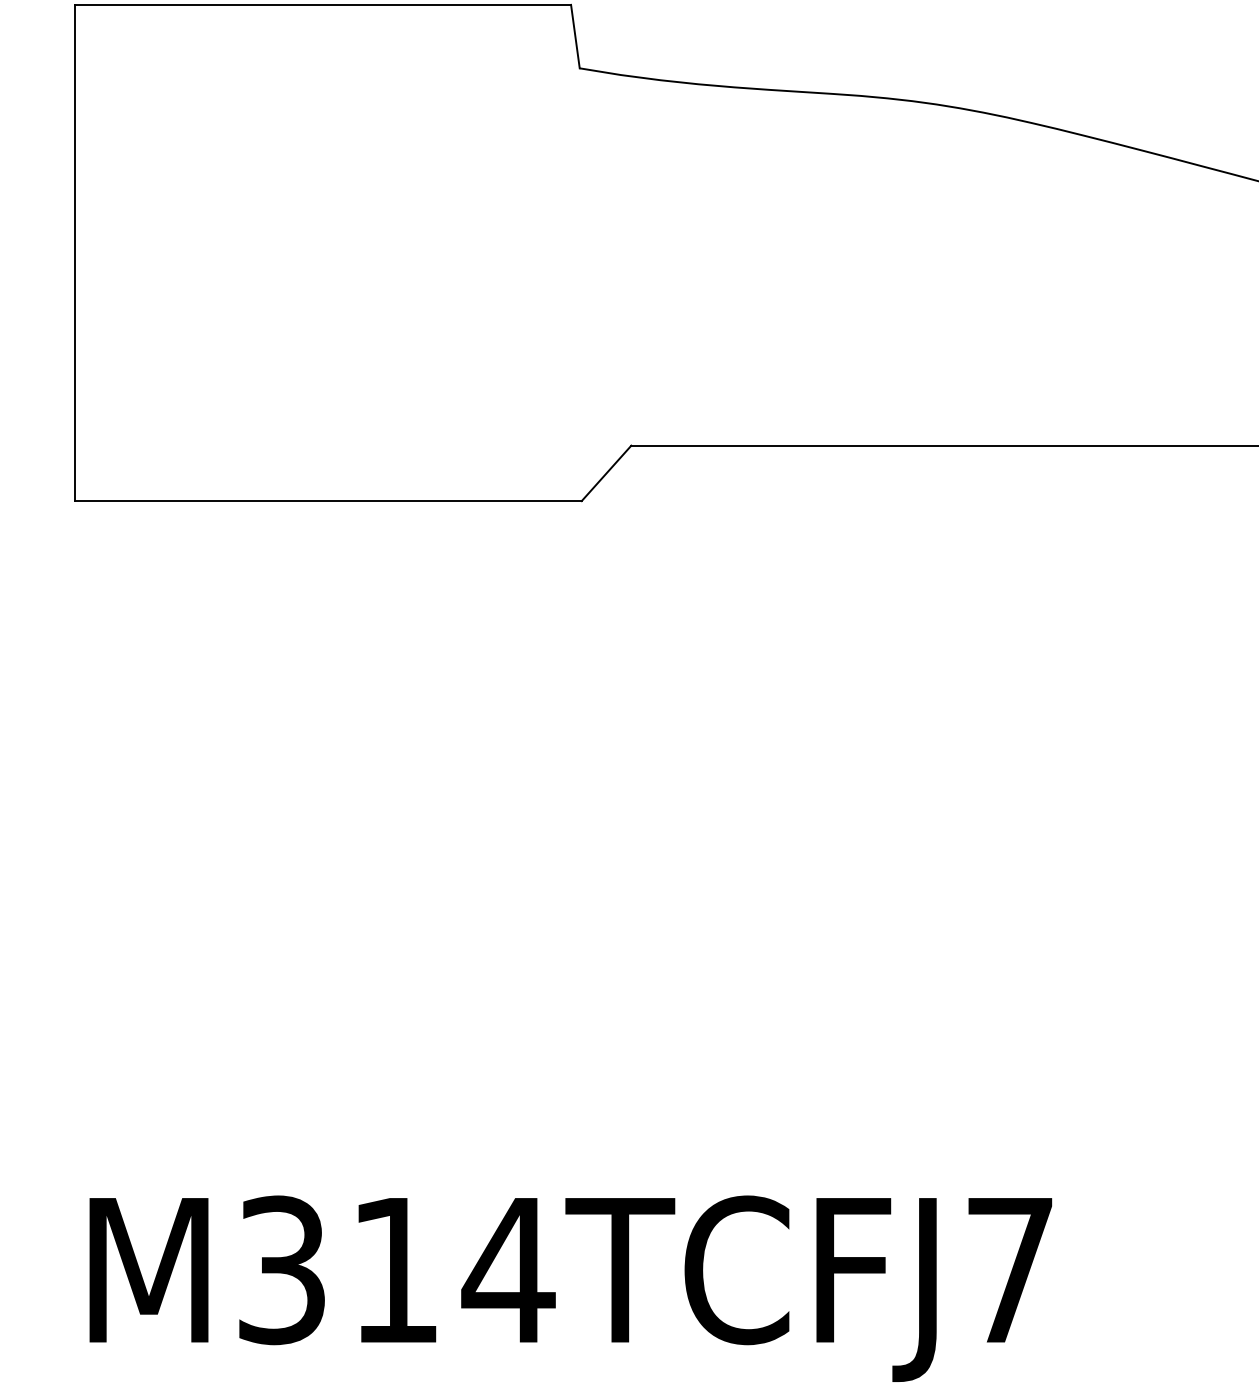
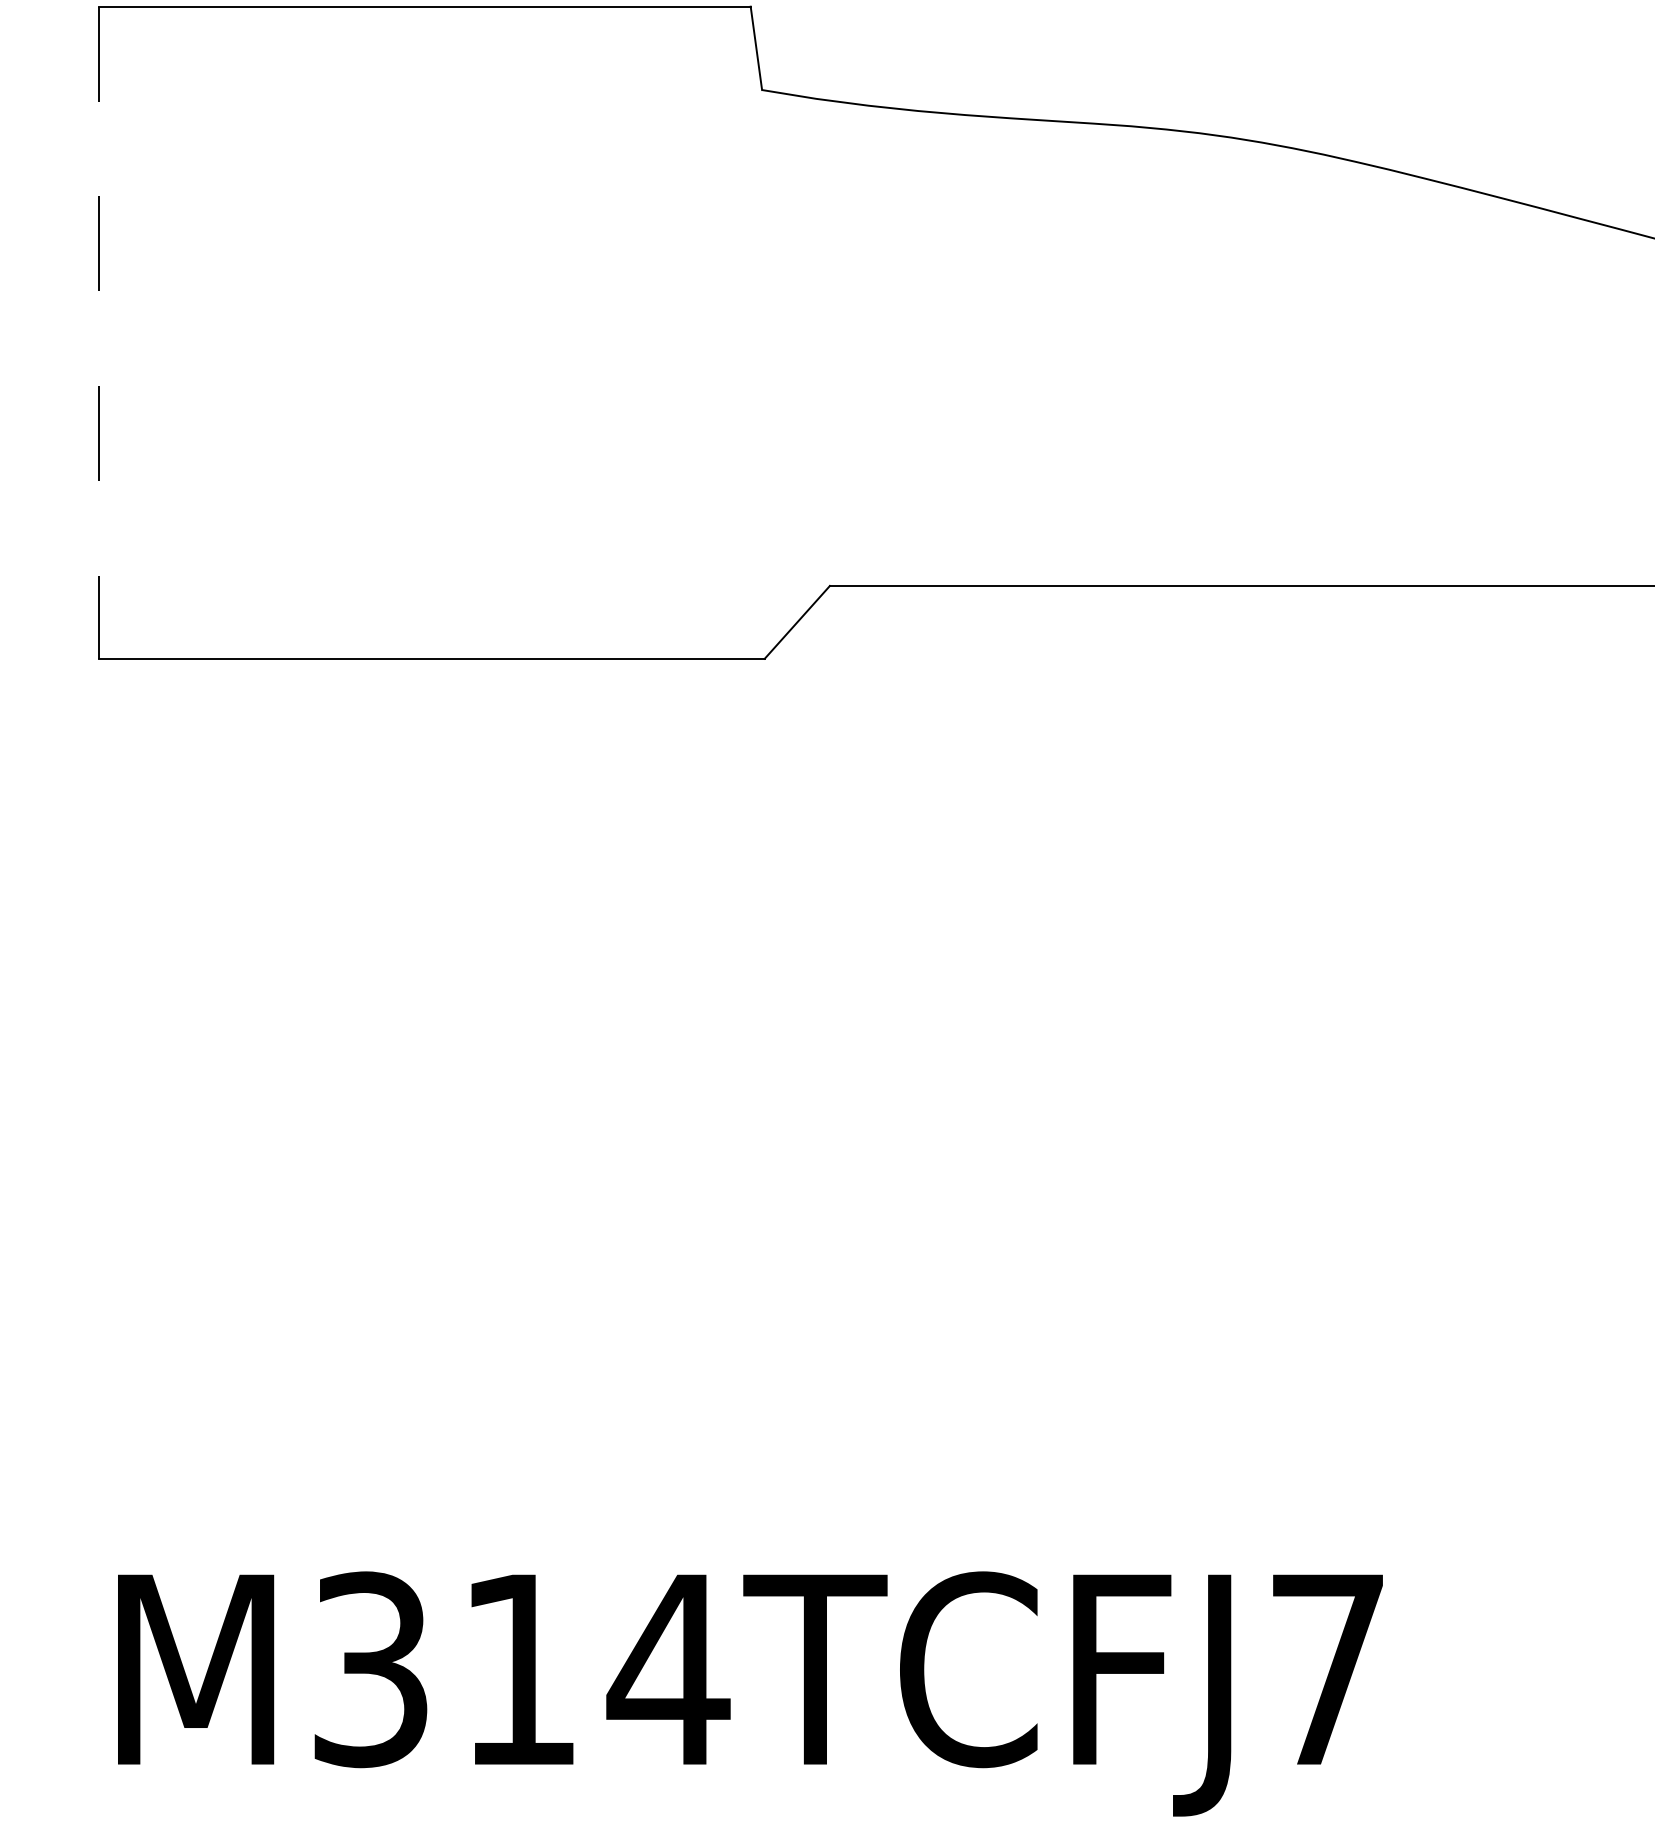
line: (74, 253) -> (98, 333), solid -> dashed

